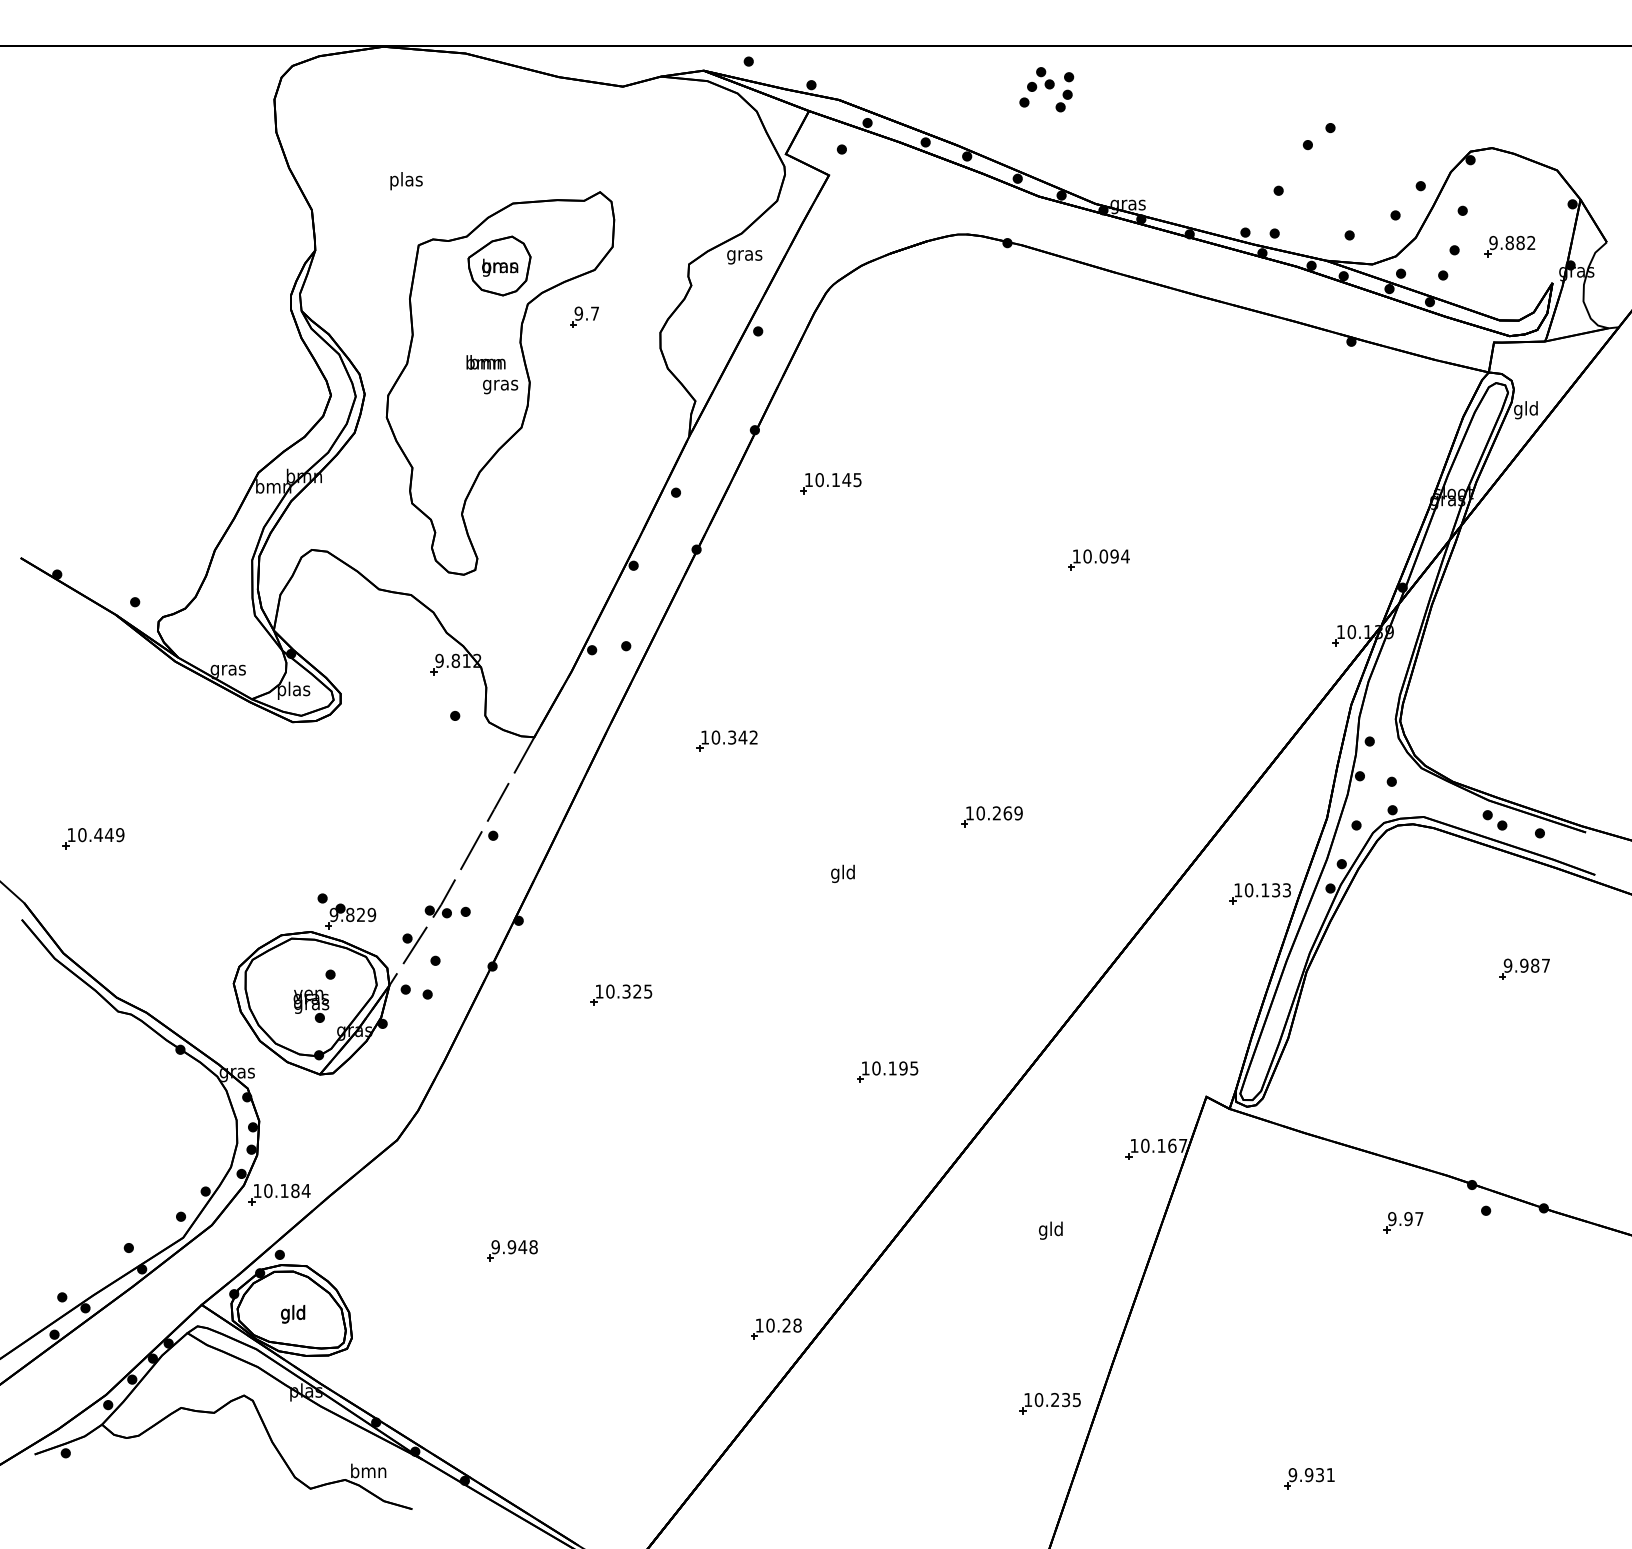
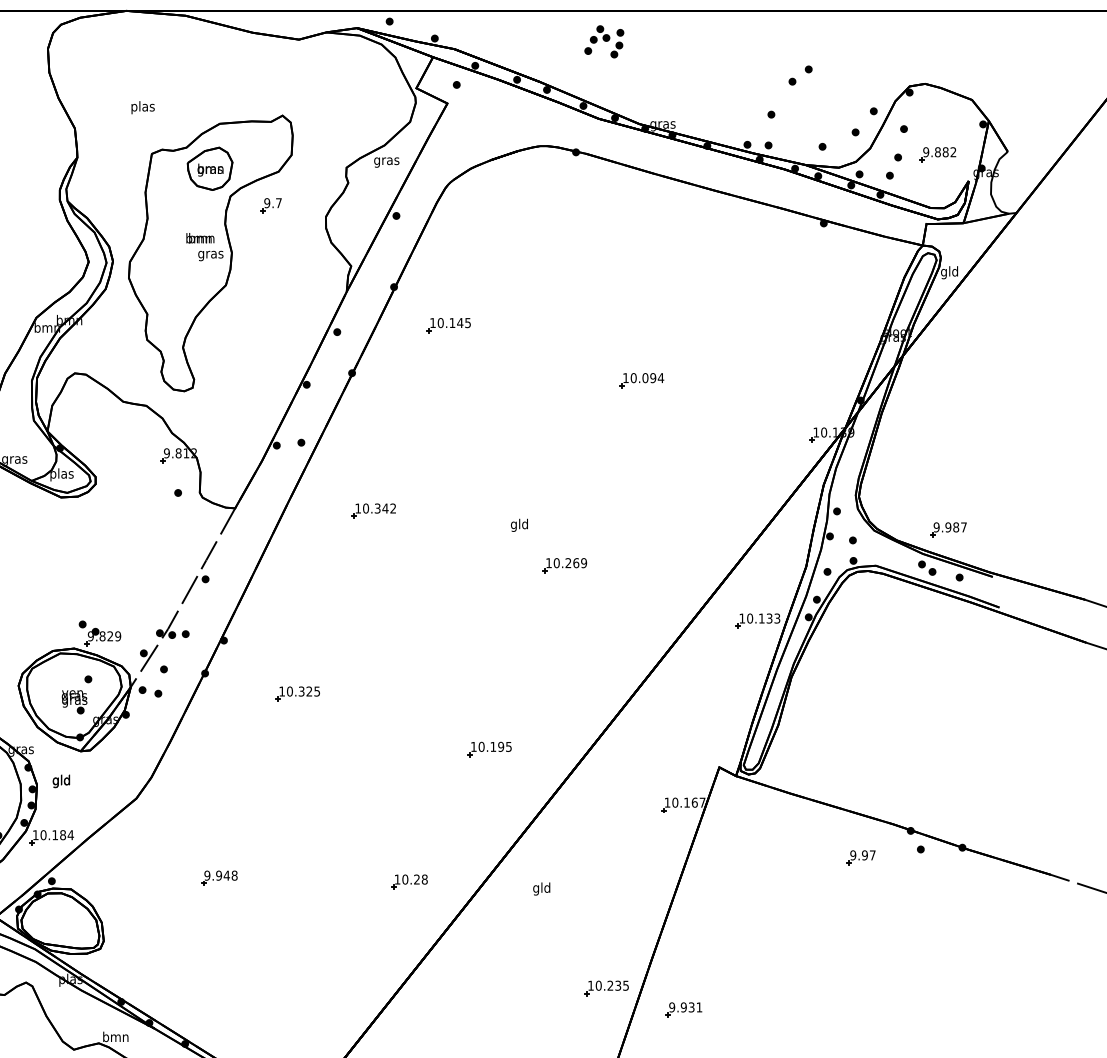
text: (842, 873) -> (519, 525), moved
part: (1524, 968) -> (948, 529), moved
text: (1050, 1230) -> (541, 888), moved
text: (293, 1314) -> (61, 781), moved
part: (776, 1328) -> (409, 881), moved
part: (1309, 1478) -> (684, 1009), moved

